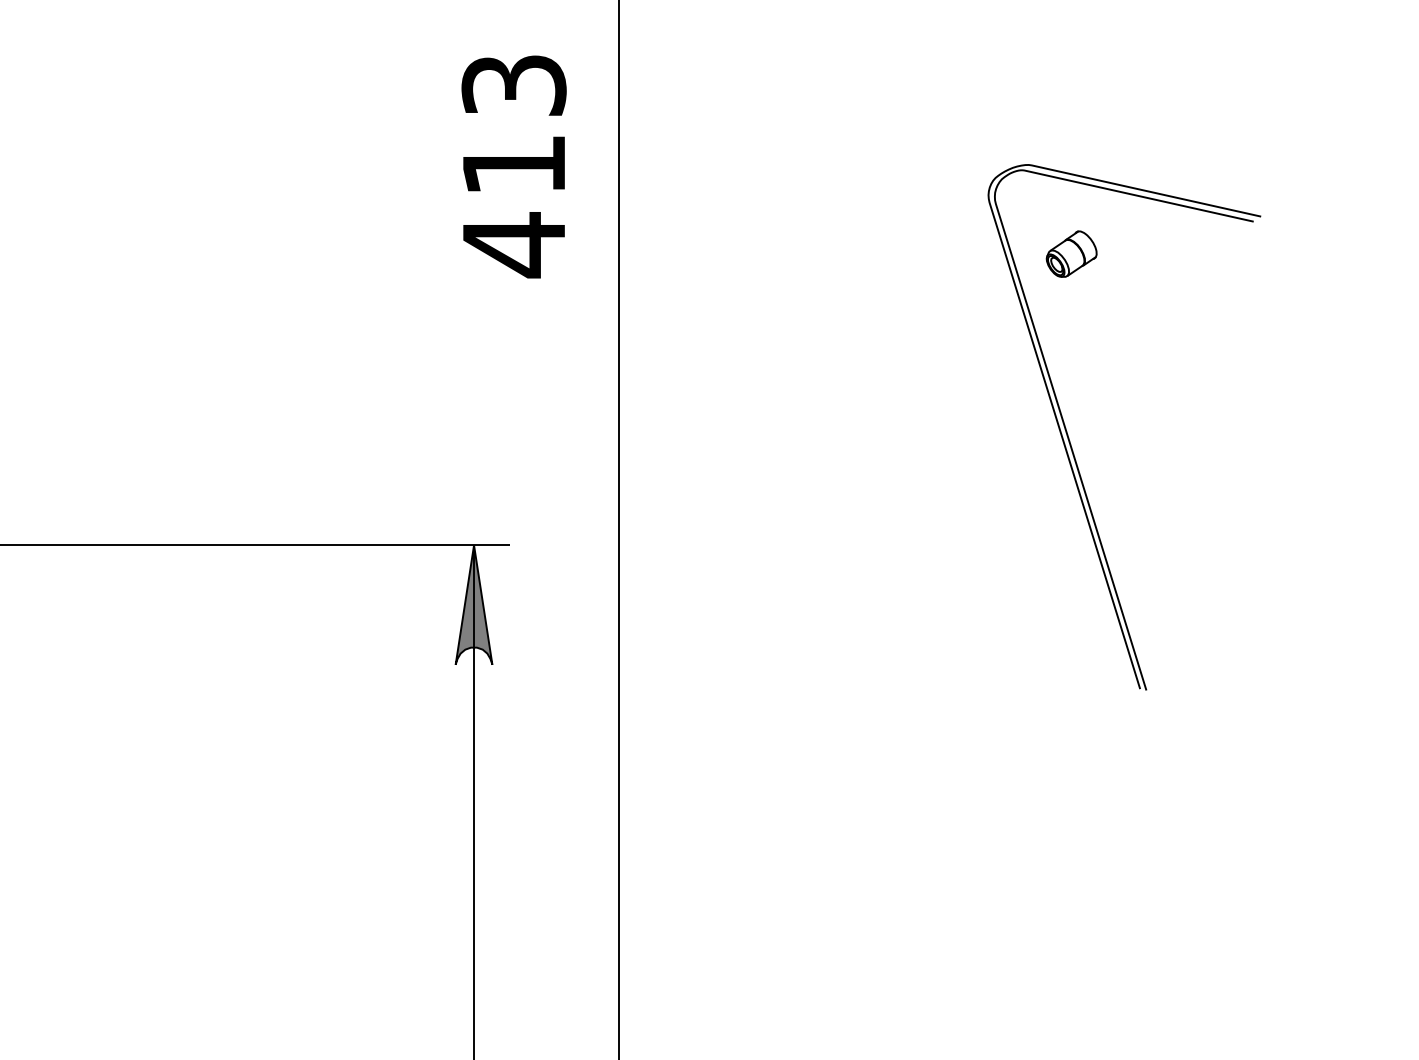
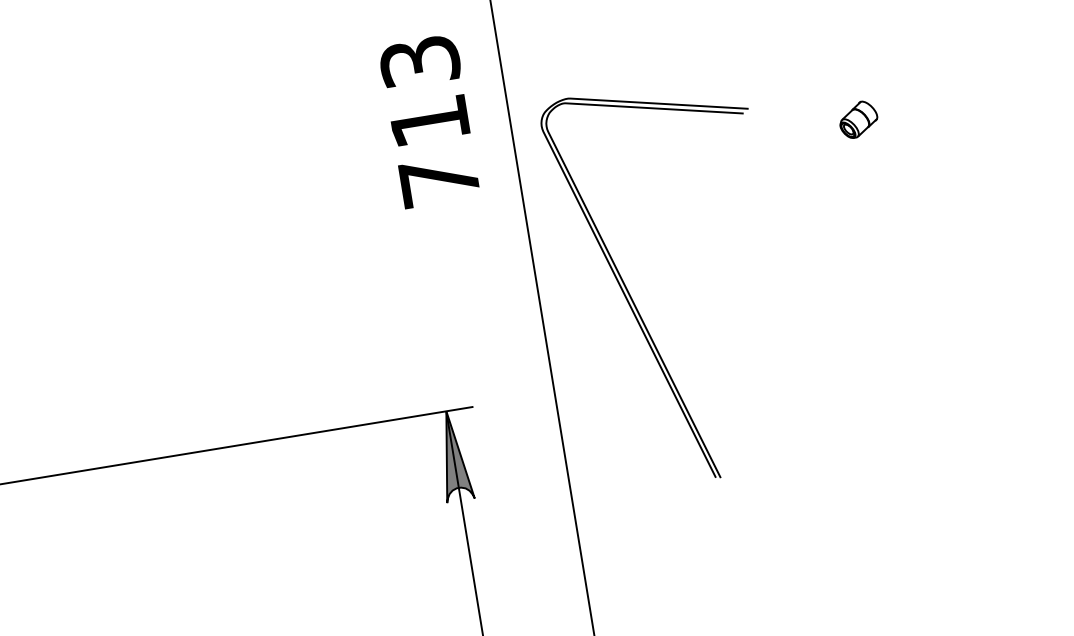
text: (513, 245) -> (439, 181), 413 -> 713
part: (1071, 444) -> (634, 302), moved

